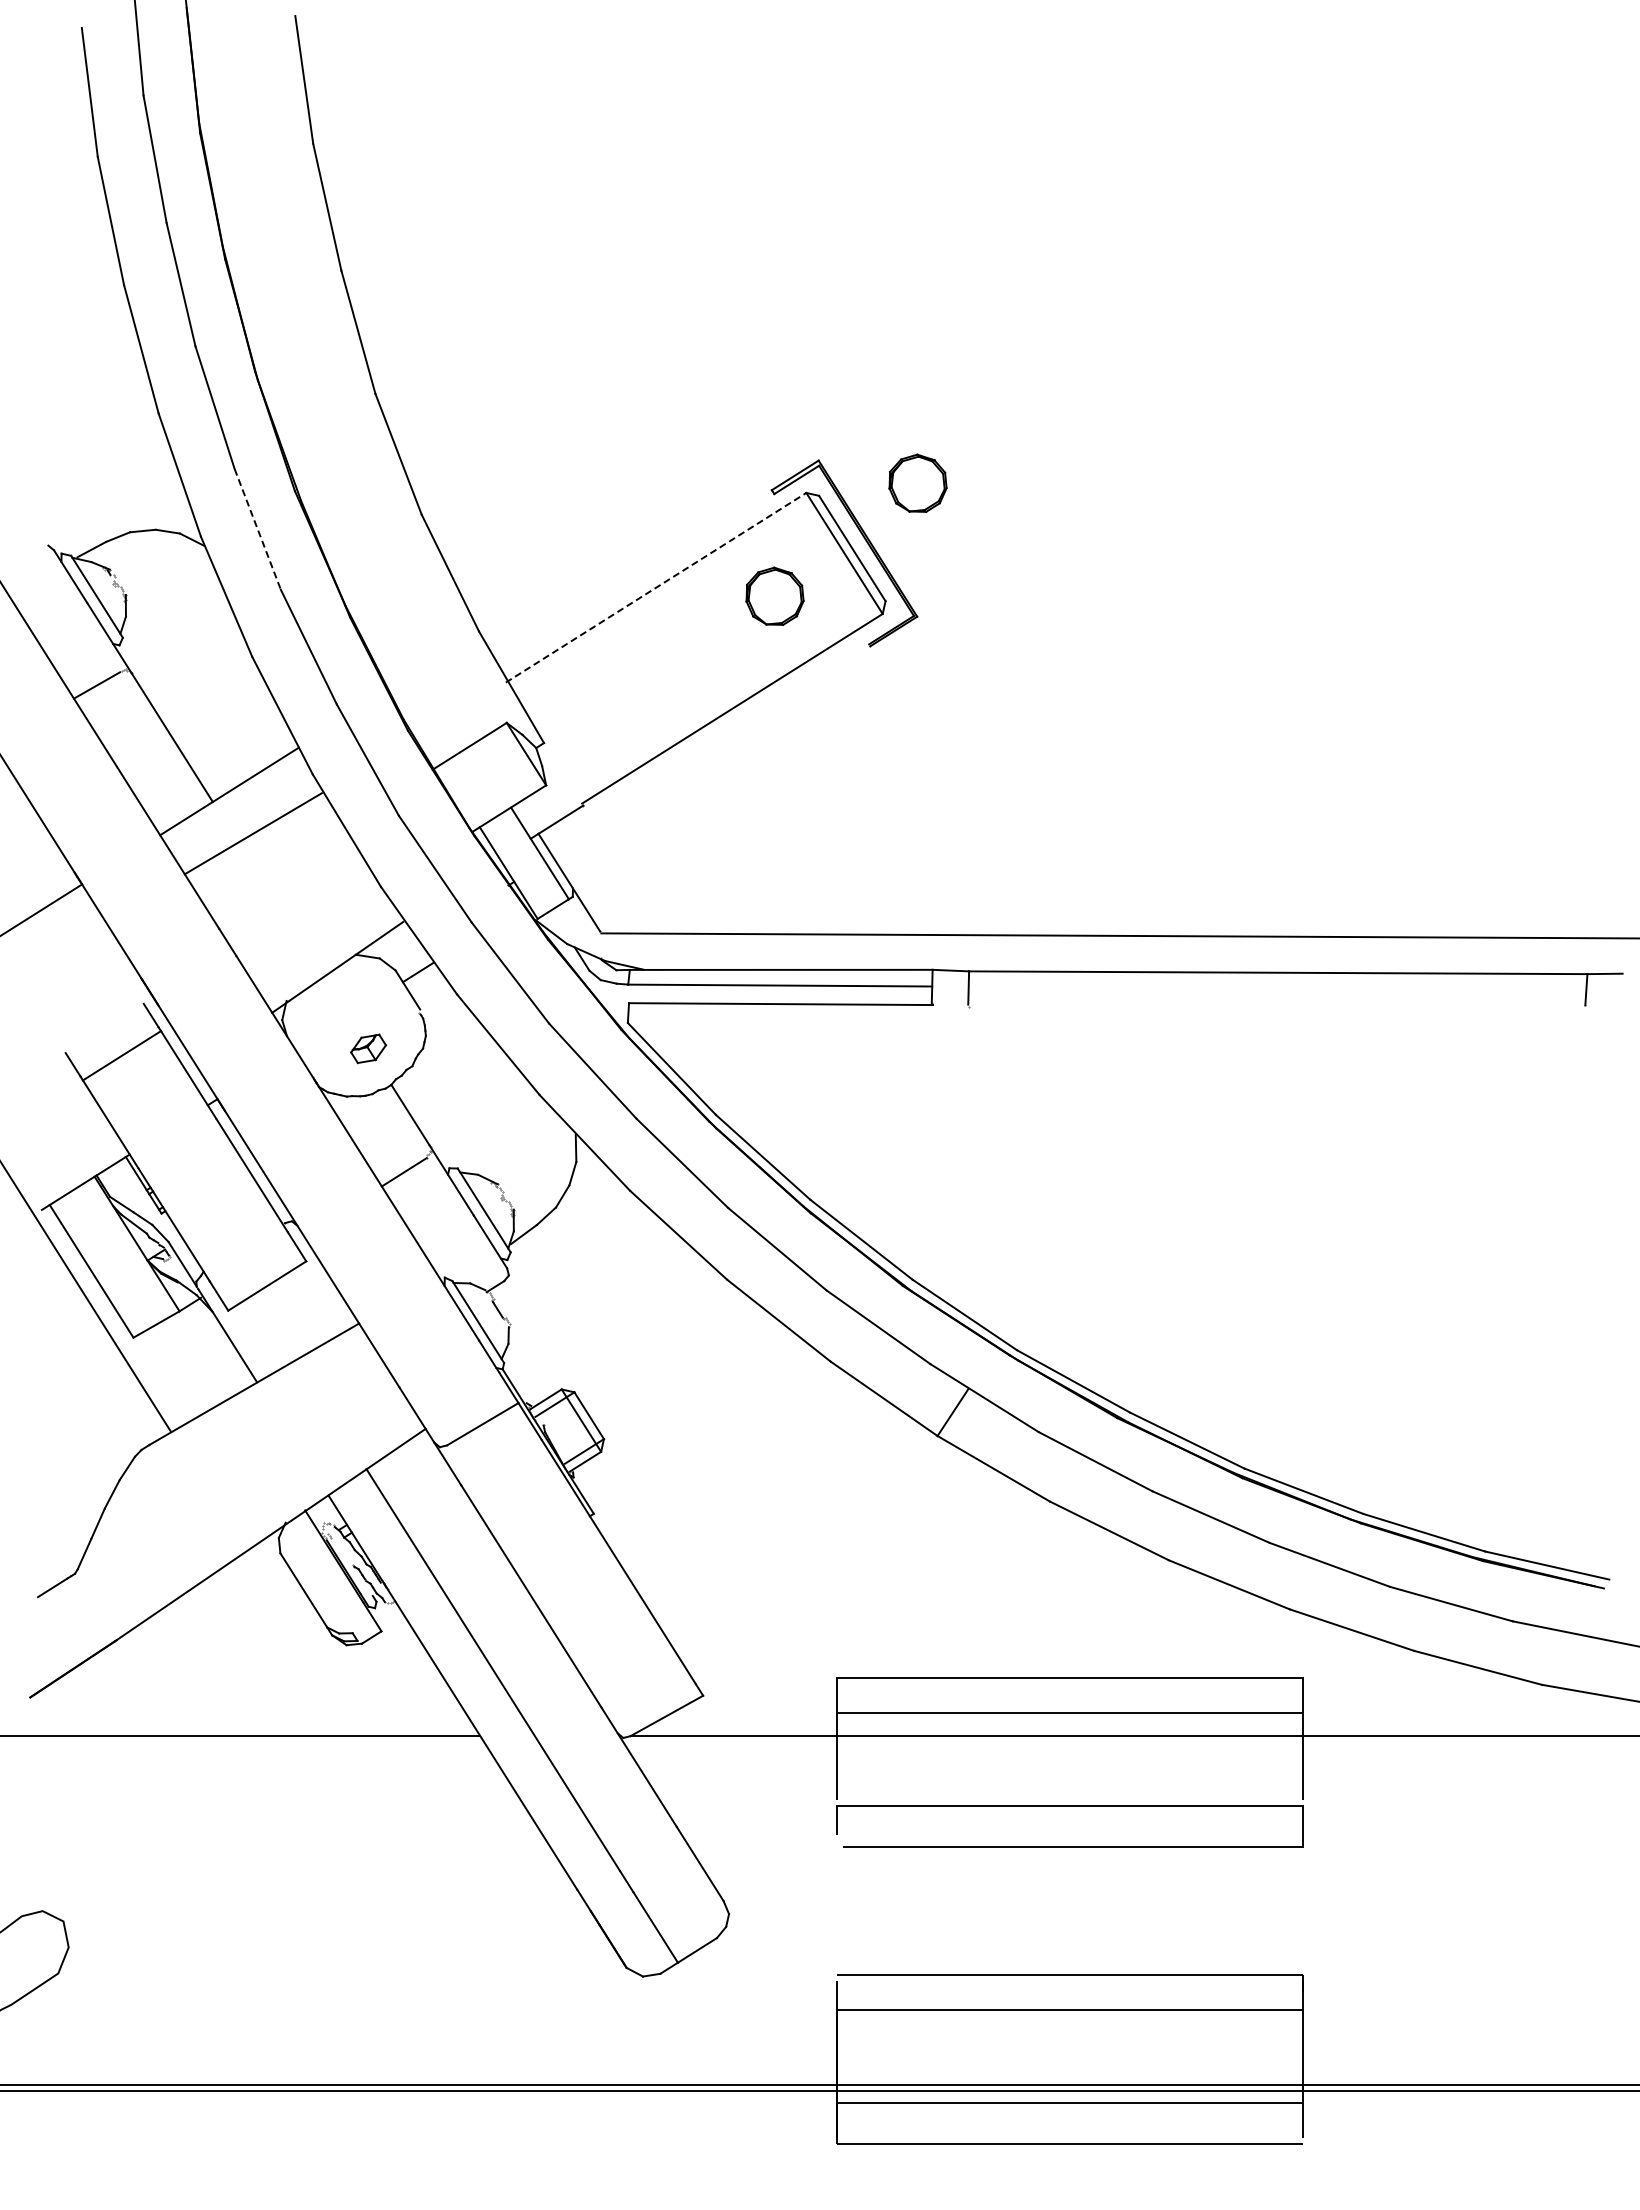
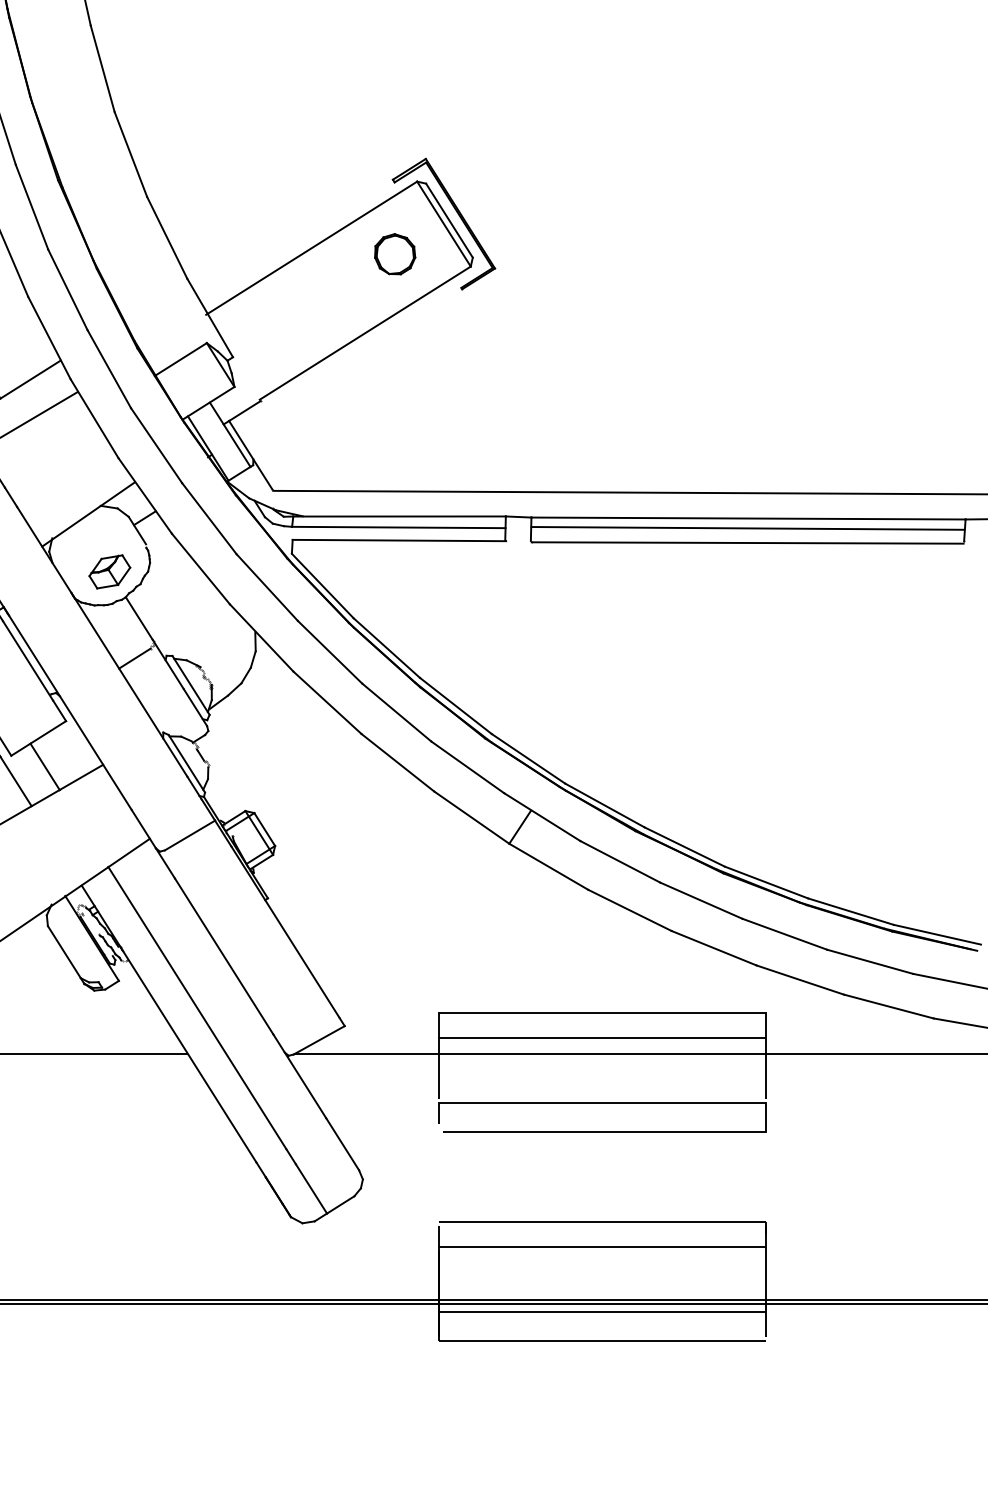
part: (917, 482) -> (495, 174), removed
line: (257, 529) -> (31, 207), dashed -> solid
line: (656, 587) -> (311, 248), dashed -> solid
line: (1277, 986) -> (747, 528), added
line: (1276, 1007) -> (747, 542), added
part: (368, 1048) -> (109, 571), size x1.67
line: (276, 1326) -> (45, 766), added

